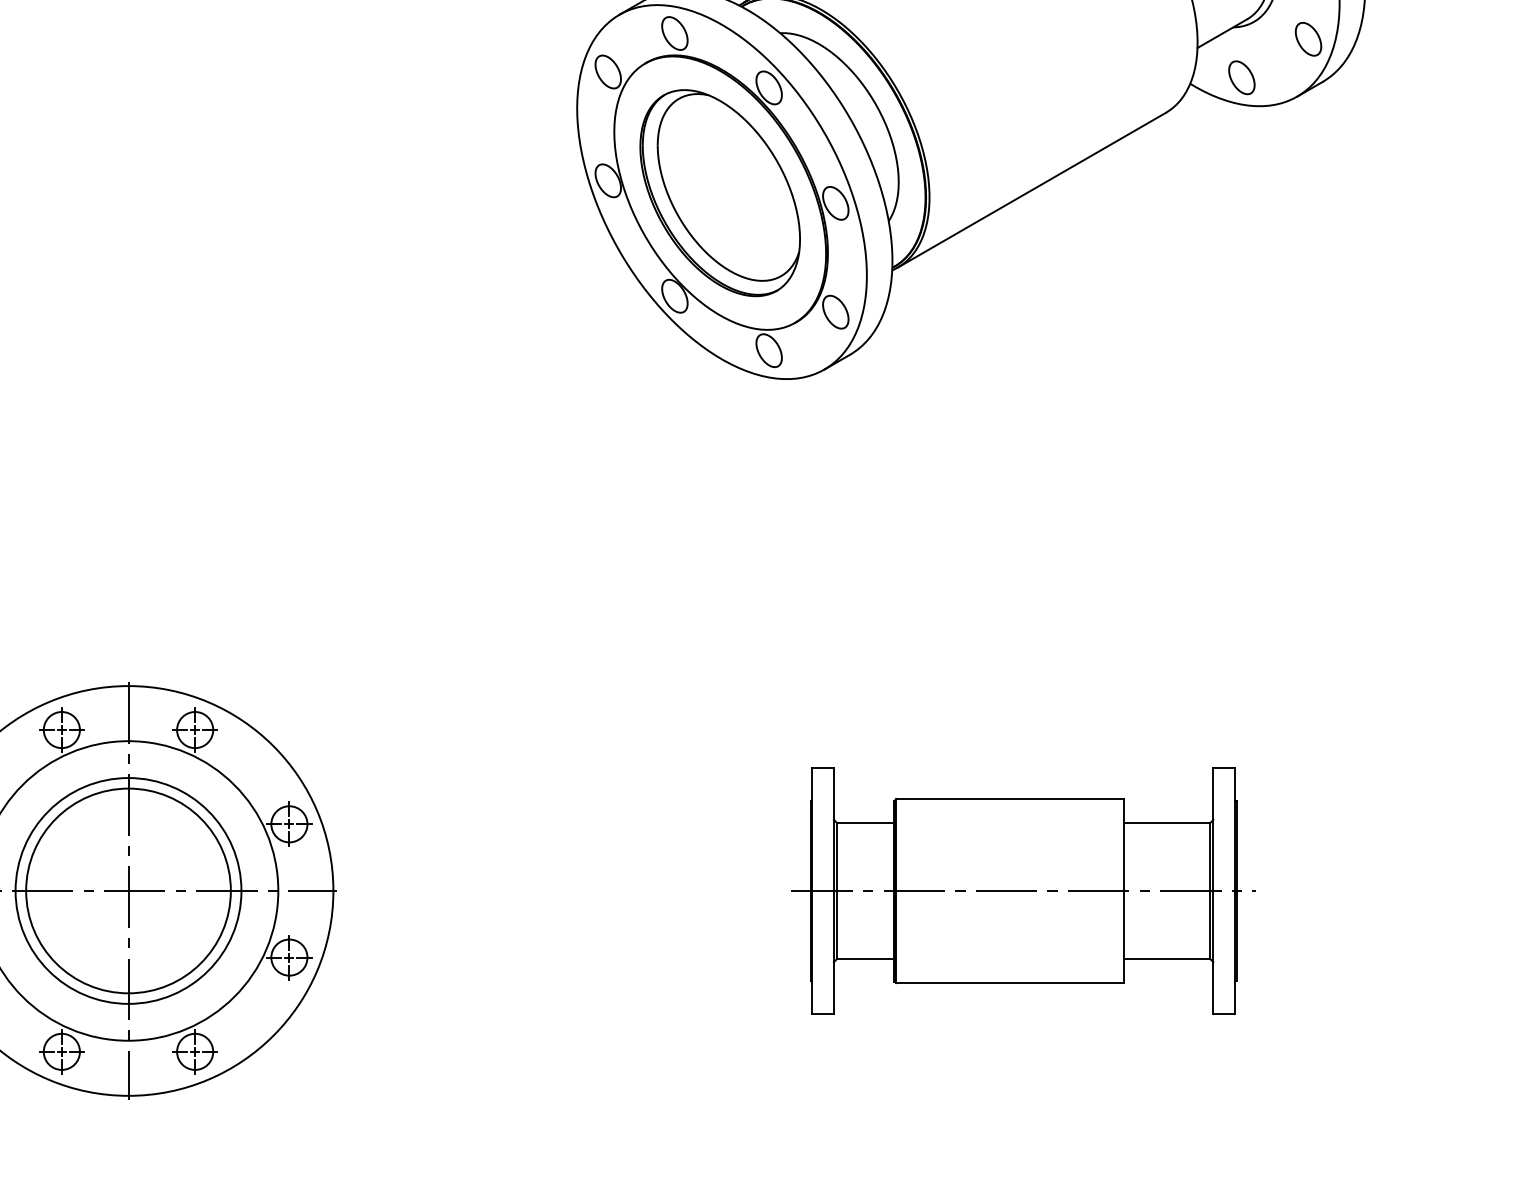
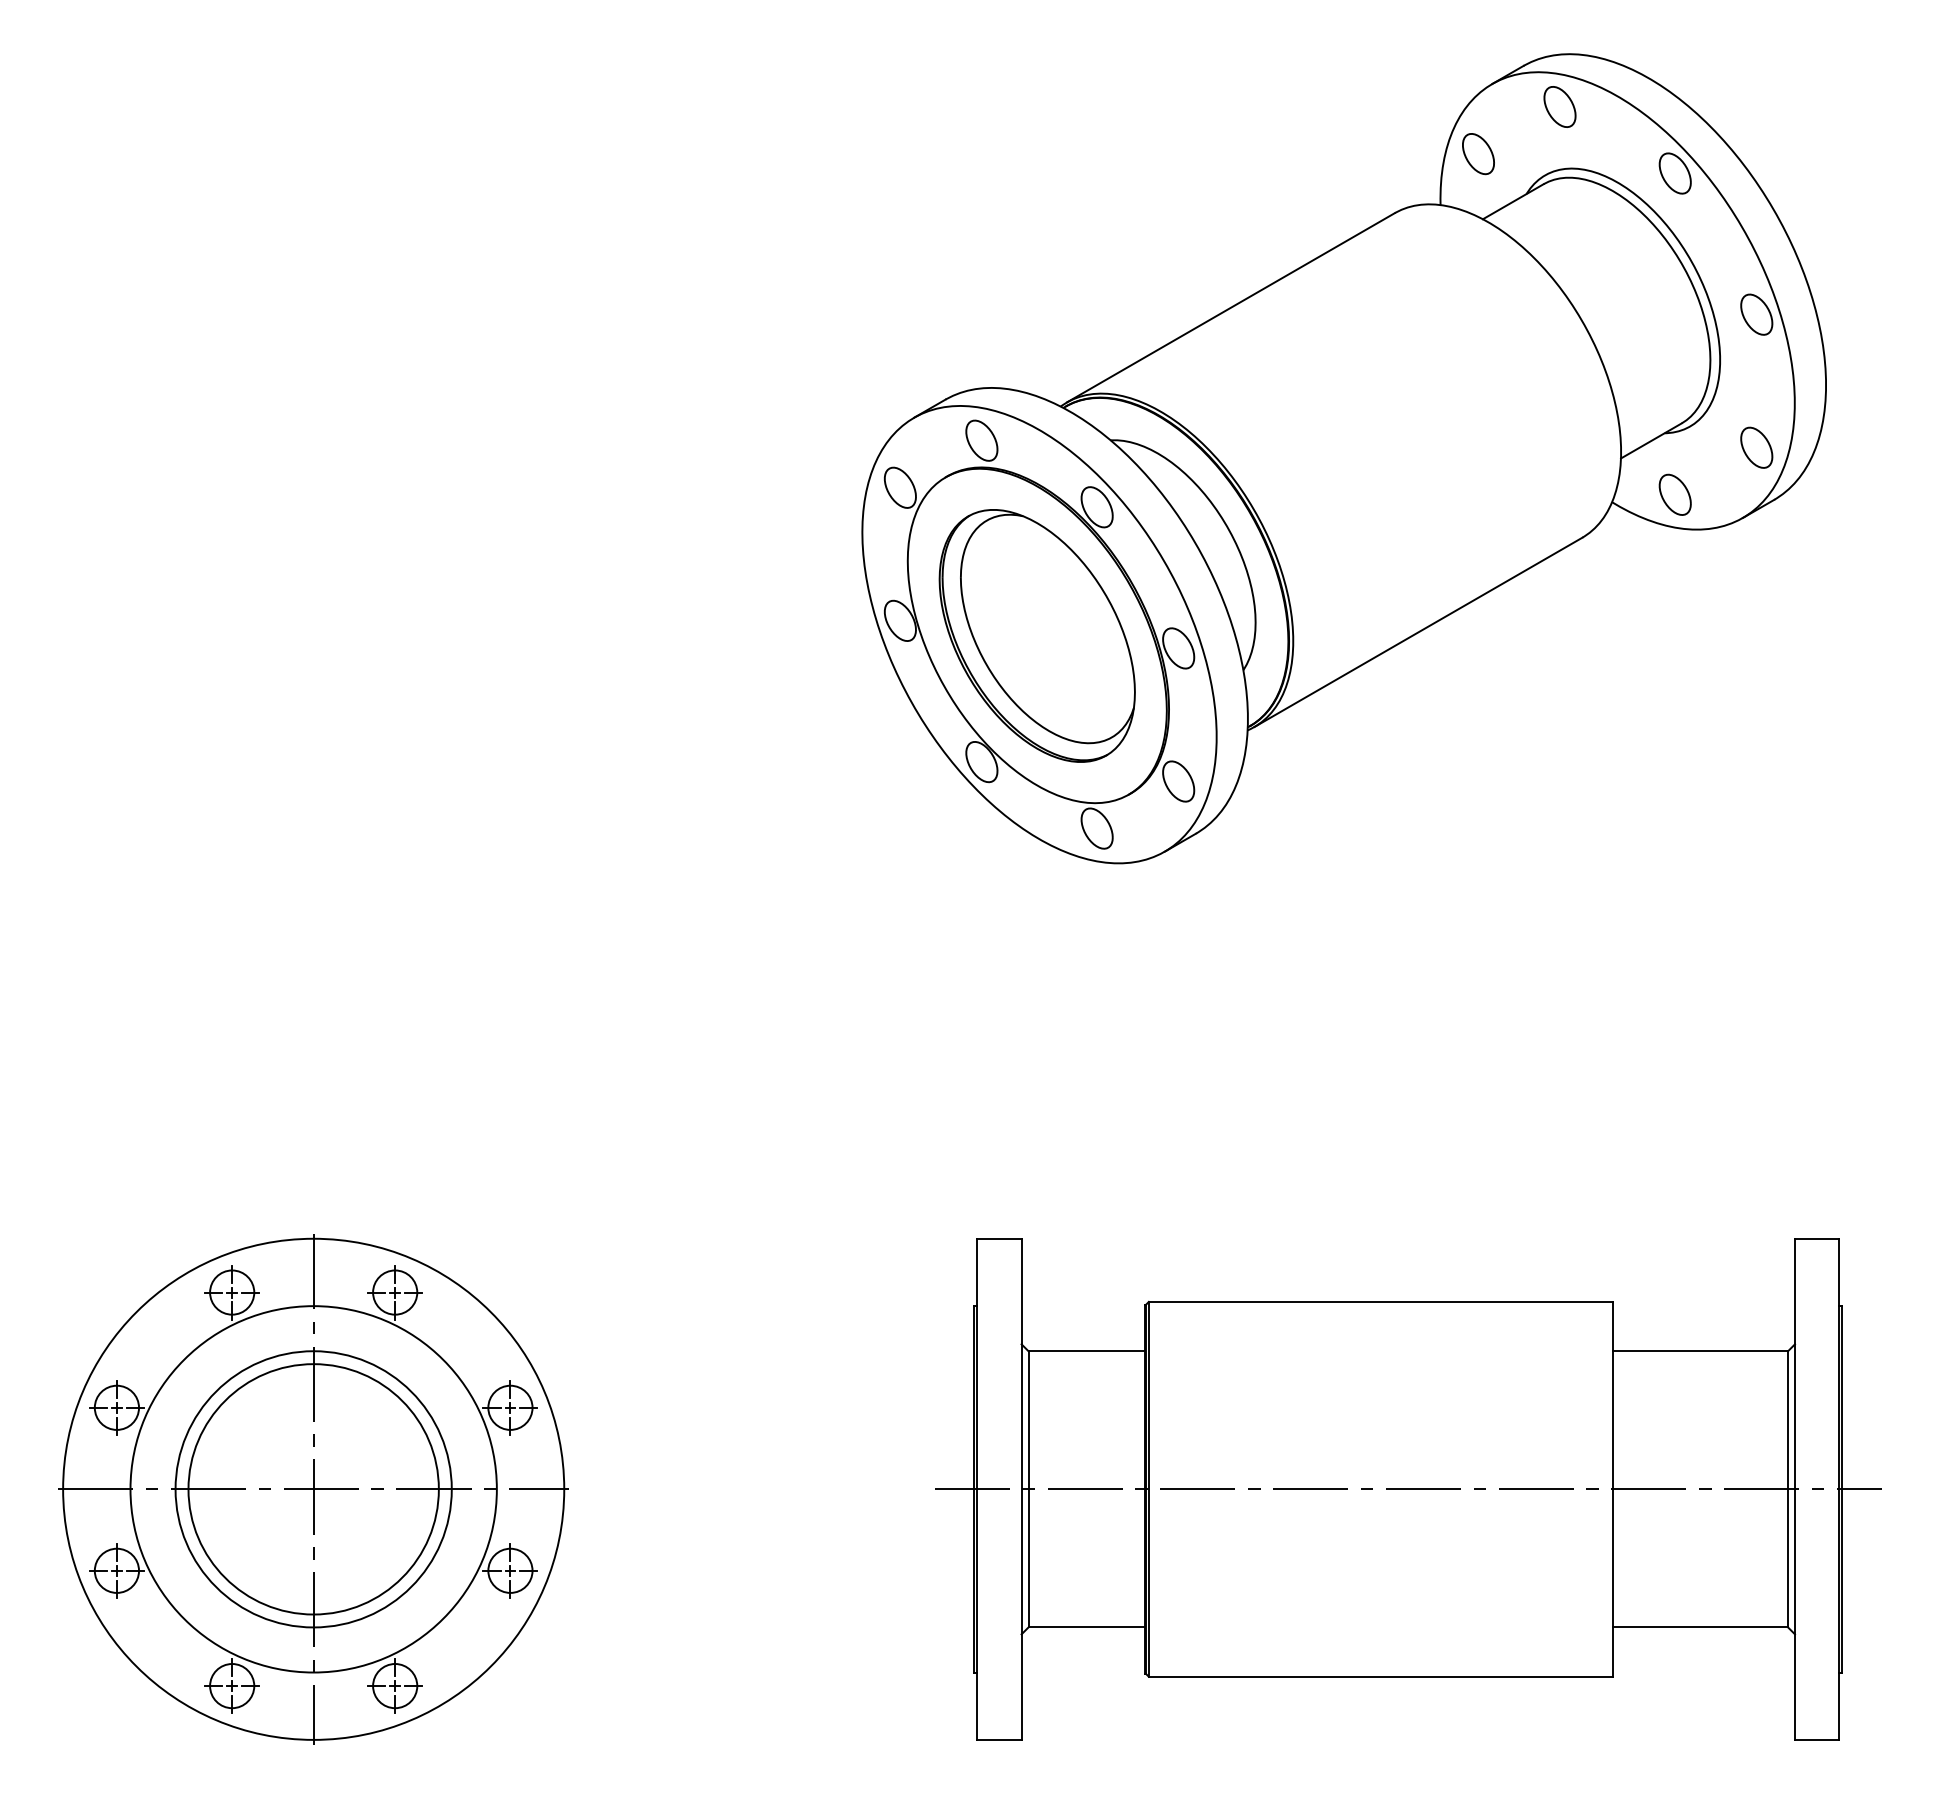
part: (1023, 891) -> (1408, 1489), size x1.67

